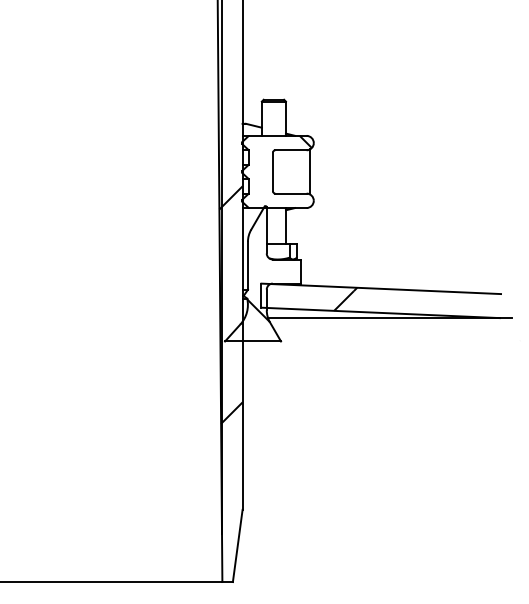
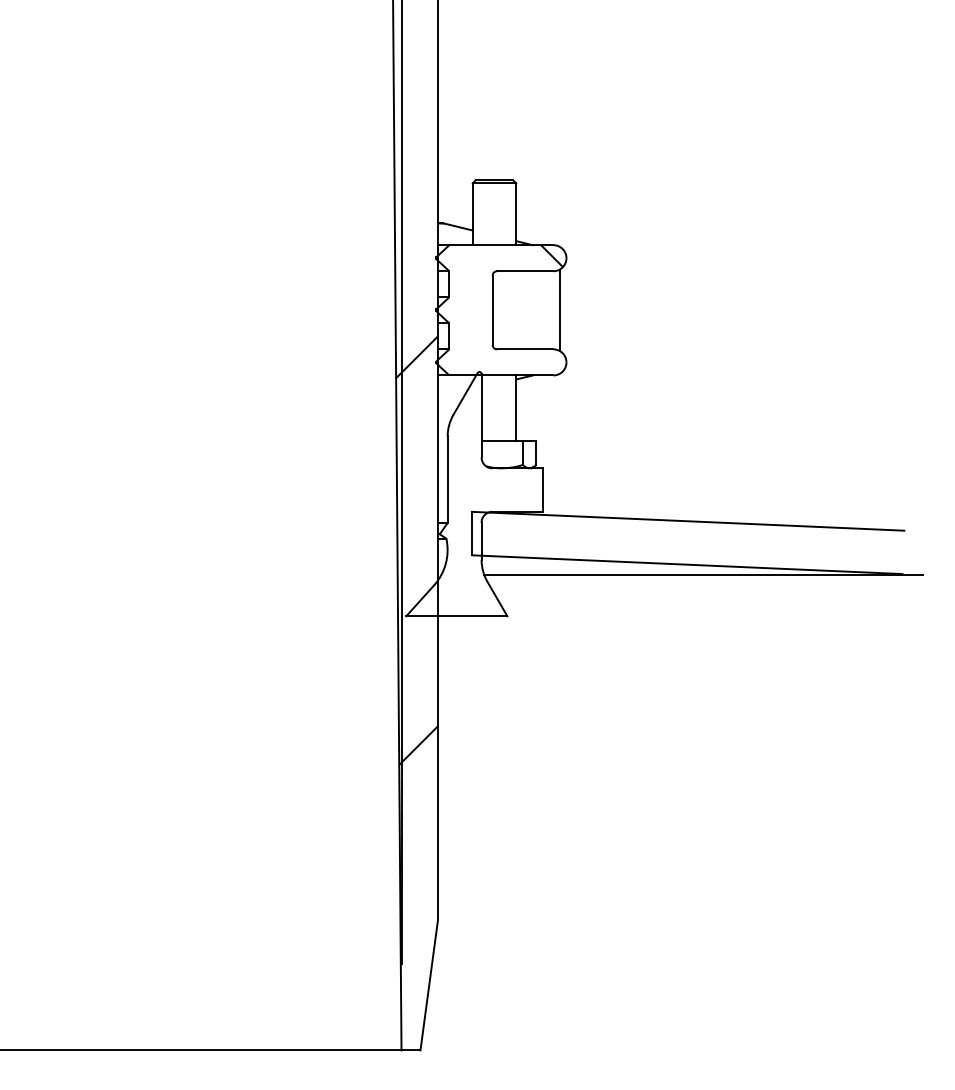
hatch: (256, 308) -> (463, 556), removed
hatch: (427, 313) -> (771, 565), removed

